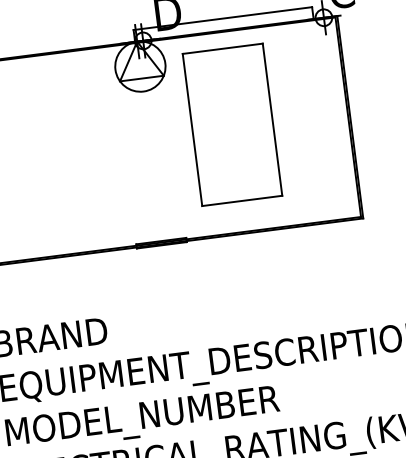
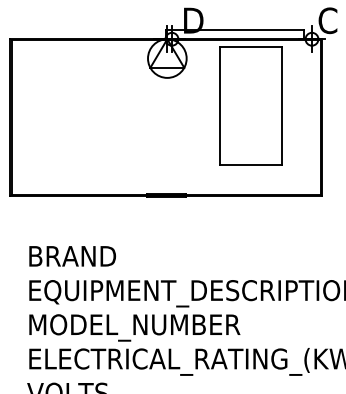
part: (231, 124) -> (250, 105), moved

